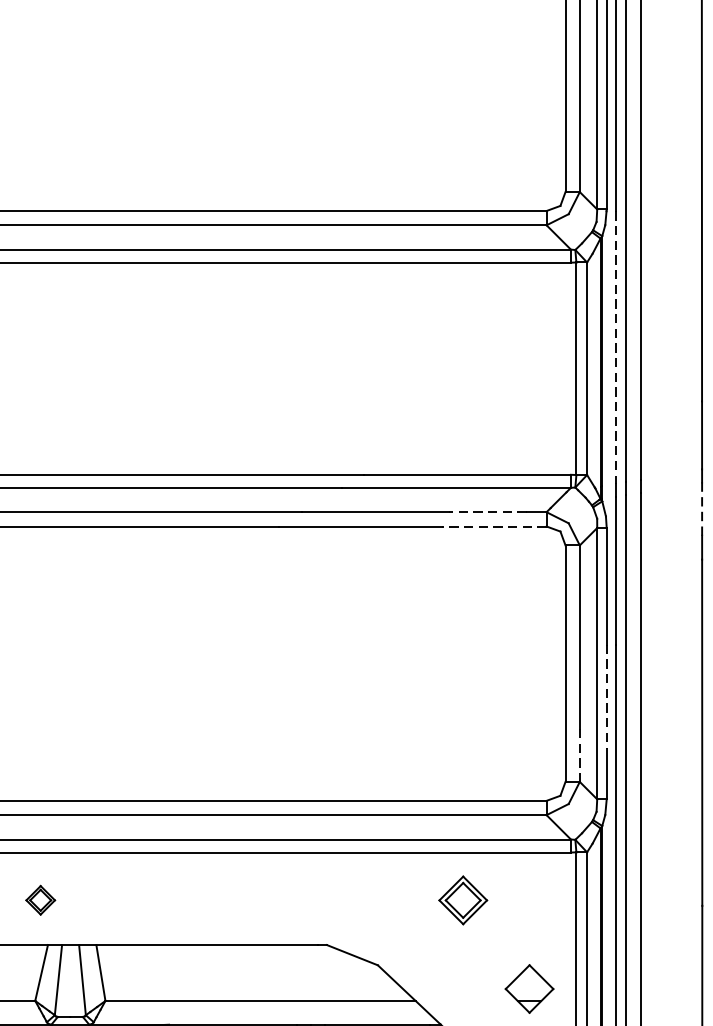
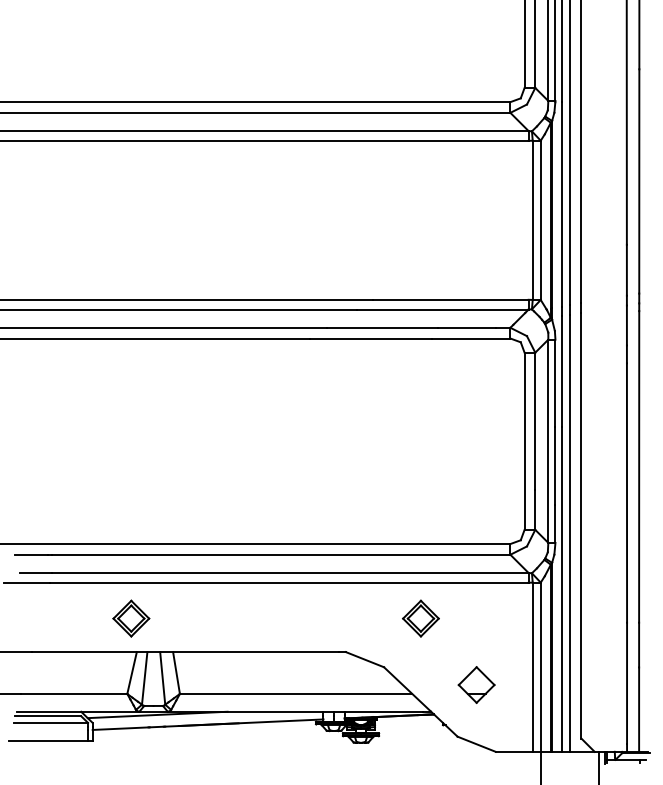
line: (616, 347) -> (562, 204), dashed -> solid
line: (701, 509) -> (626, 325), dashed -> solid
line: (487, 511) -> (466, 327), dashed -> solid
line: (493, 526) -> (470, 338), dashed -> solid
line: (606, 697) -> (555, 466), dashed -> solid
line: (580, 754) -> (535, 509), dashed -> solid
part: (40, 900) -> (131, 618), size x1.67
part: (462, 900) -> (420, 618), moved
part: (529, 988) -> (476, 684), moved

